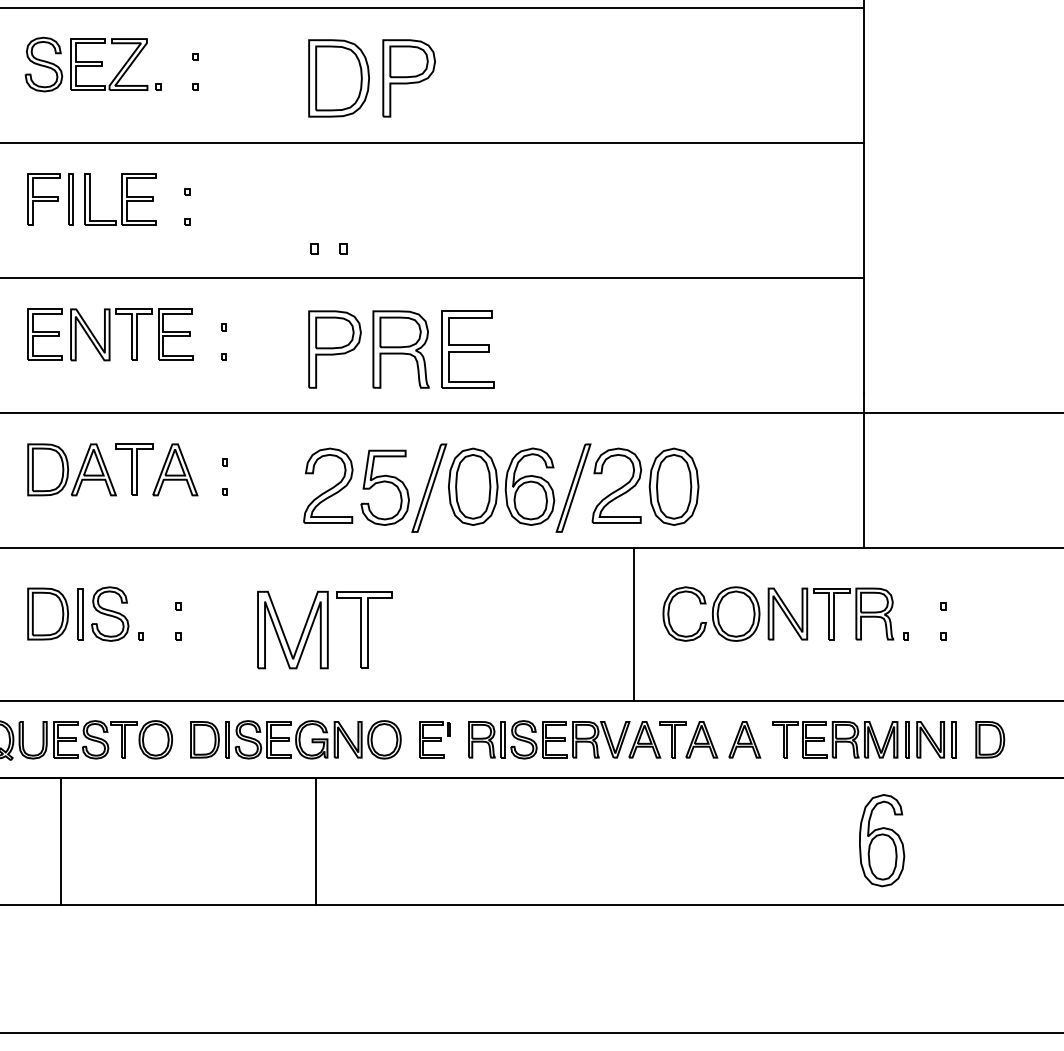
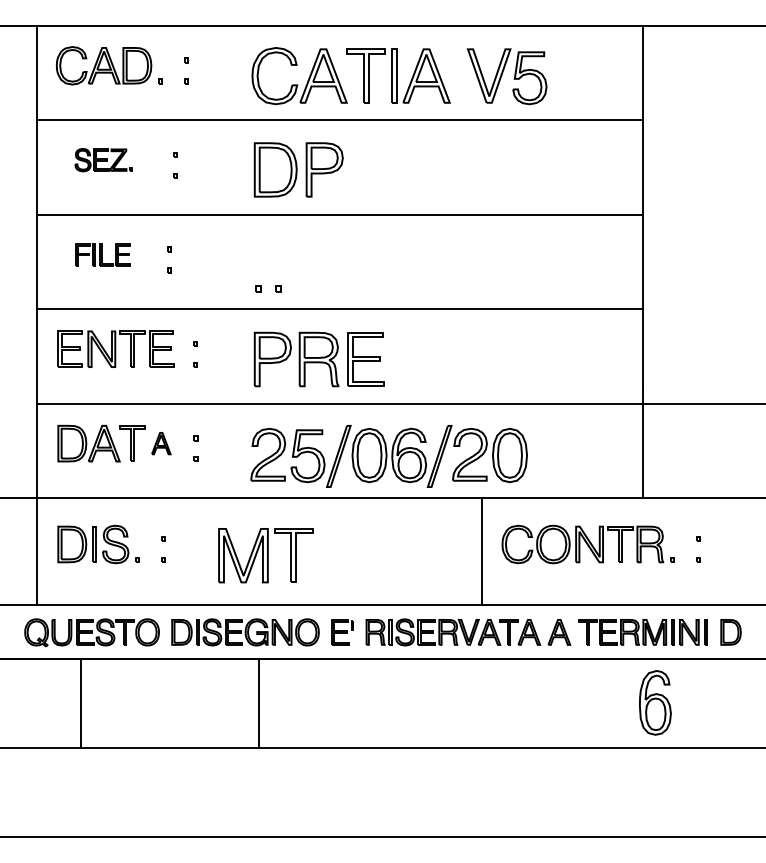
part: (92, 63) -> (103, 159), size x0.6
part: (91, 199) -> (102, 254), size x0.6
part: (175, 469) -> (161, 443), size x0.6

